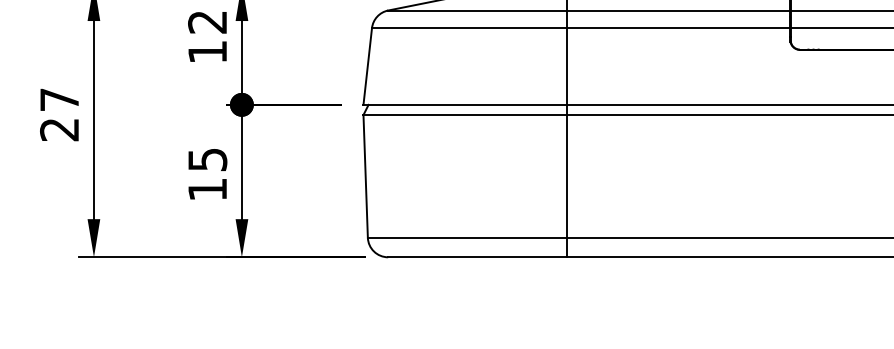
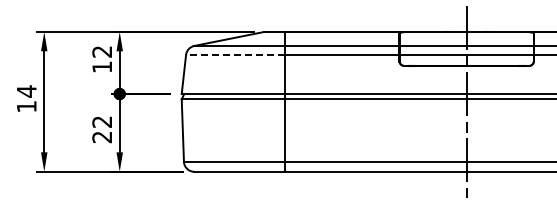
line: (468, 27) -> (235, 54), solid -> dashed
text: (59, 113) -> (26, 98), 27 -> 14
text: (208, 174) -> (102, 129), 15 -> 22

